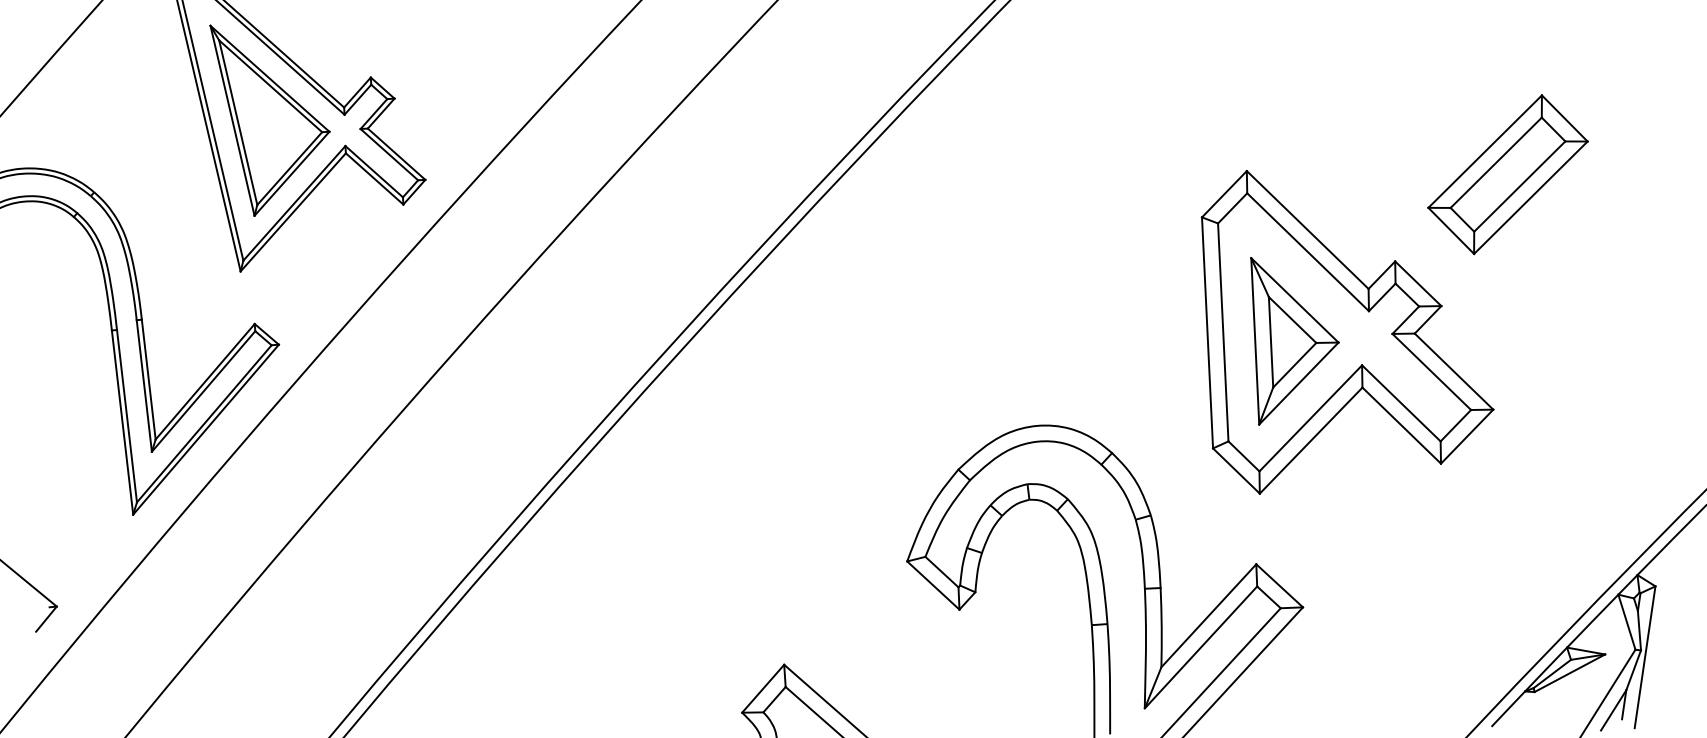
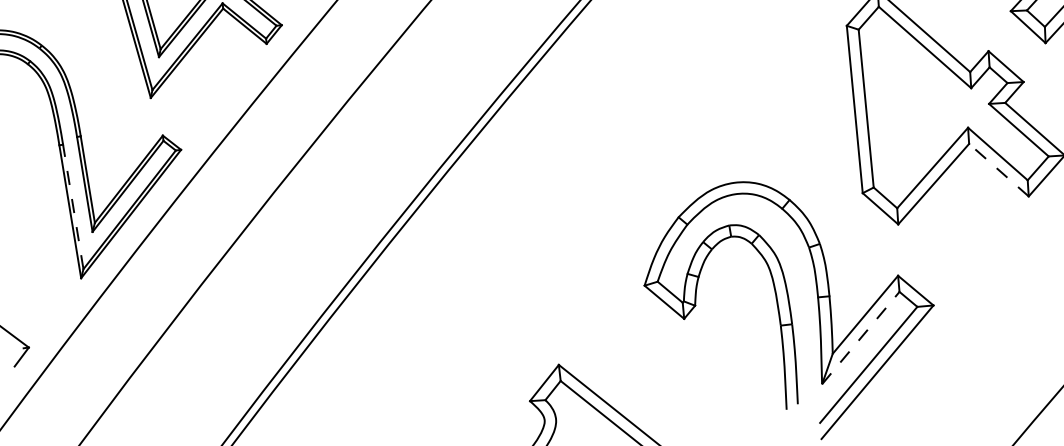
part: (1294, 341) -> (918, 112), removed
line: (126, 416) -> (72, 207), solid -> dashed
line: (1401, 425) -> (998, 170), solid -> dashed
line: (1200, 647) -> (860, 338), solid -> dashed

